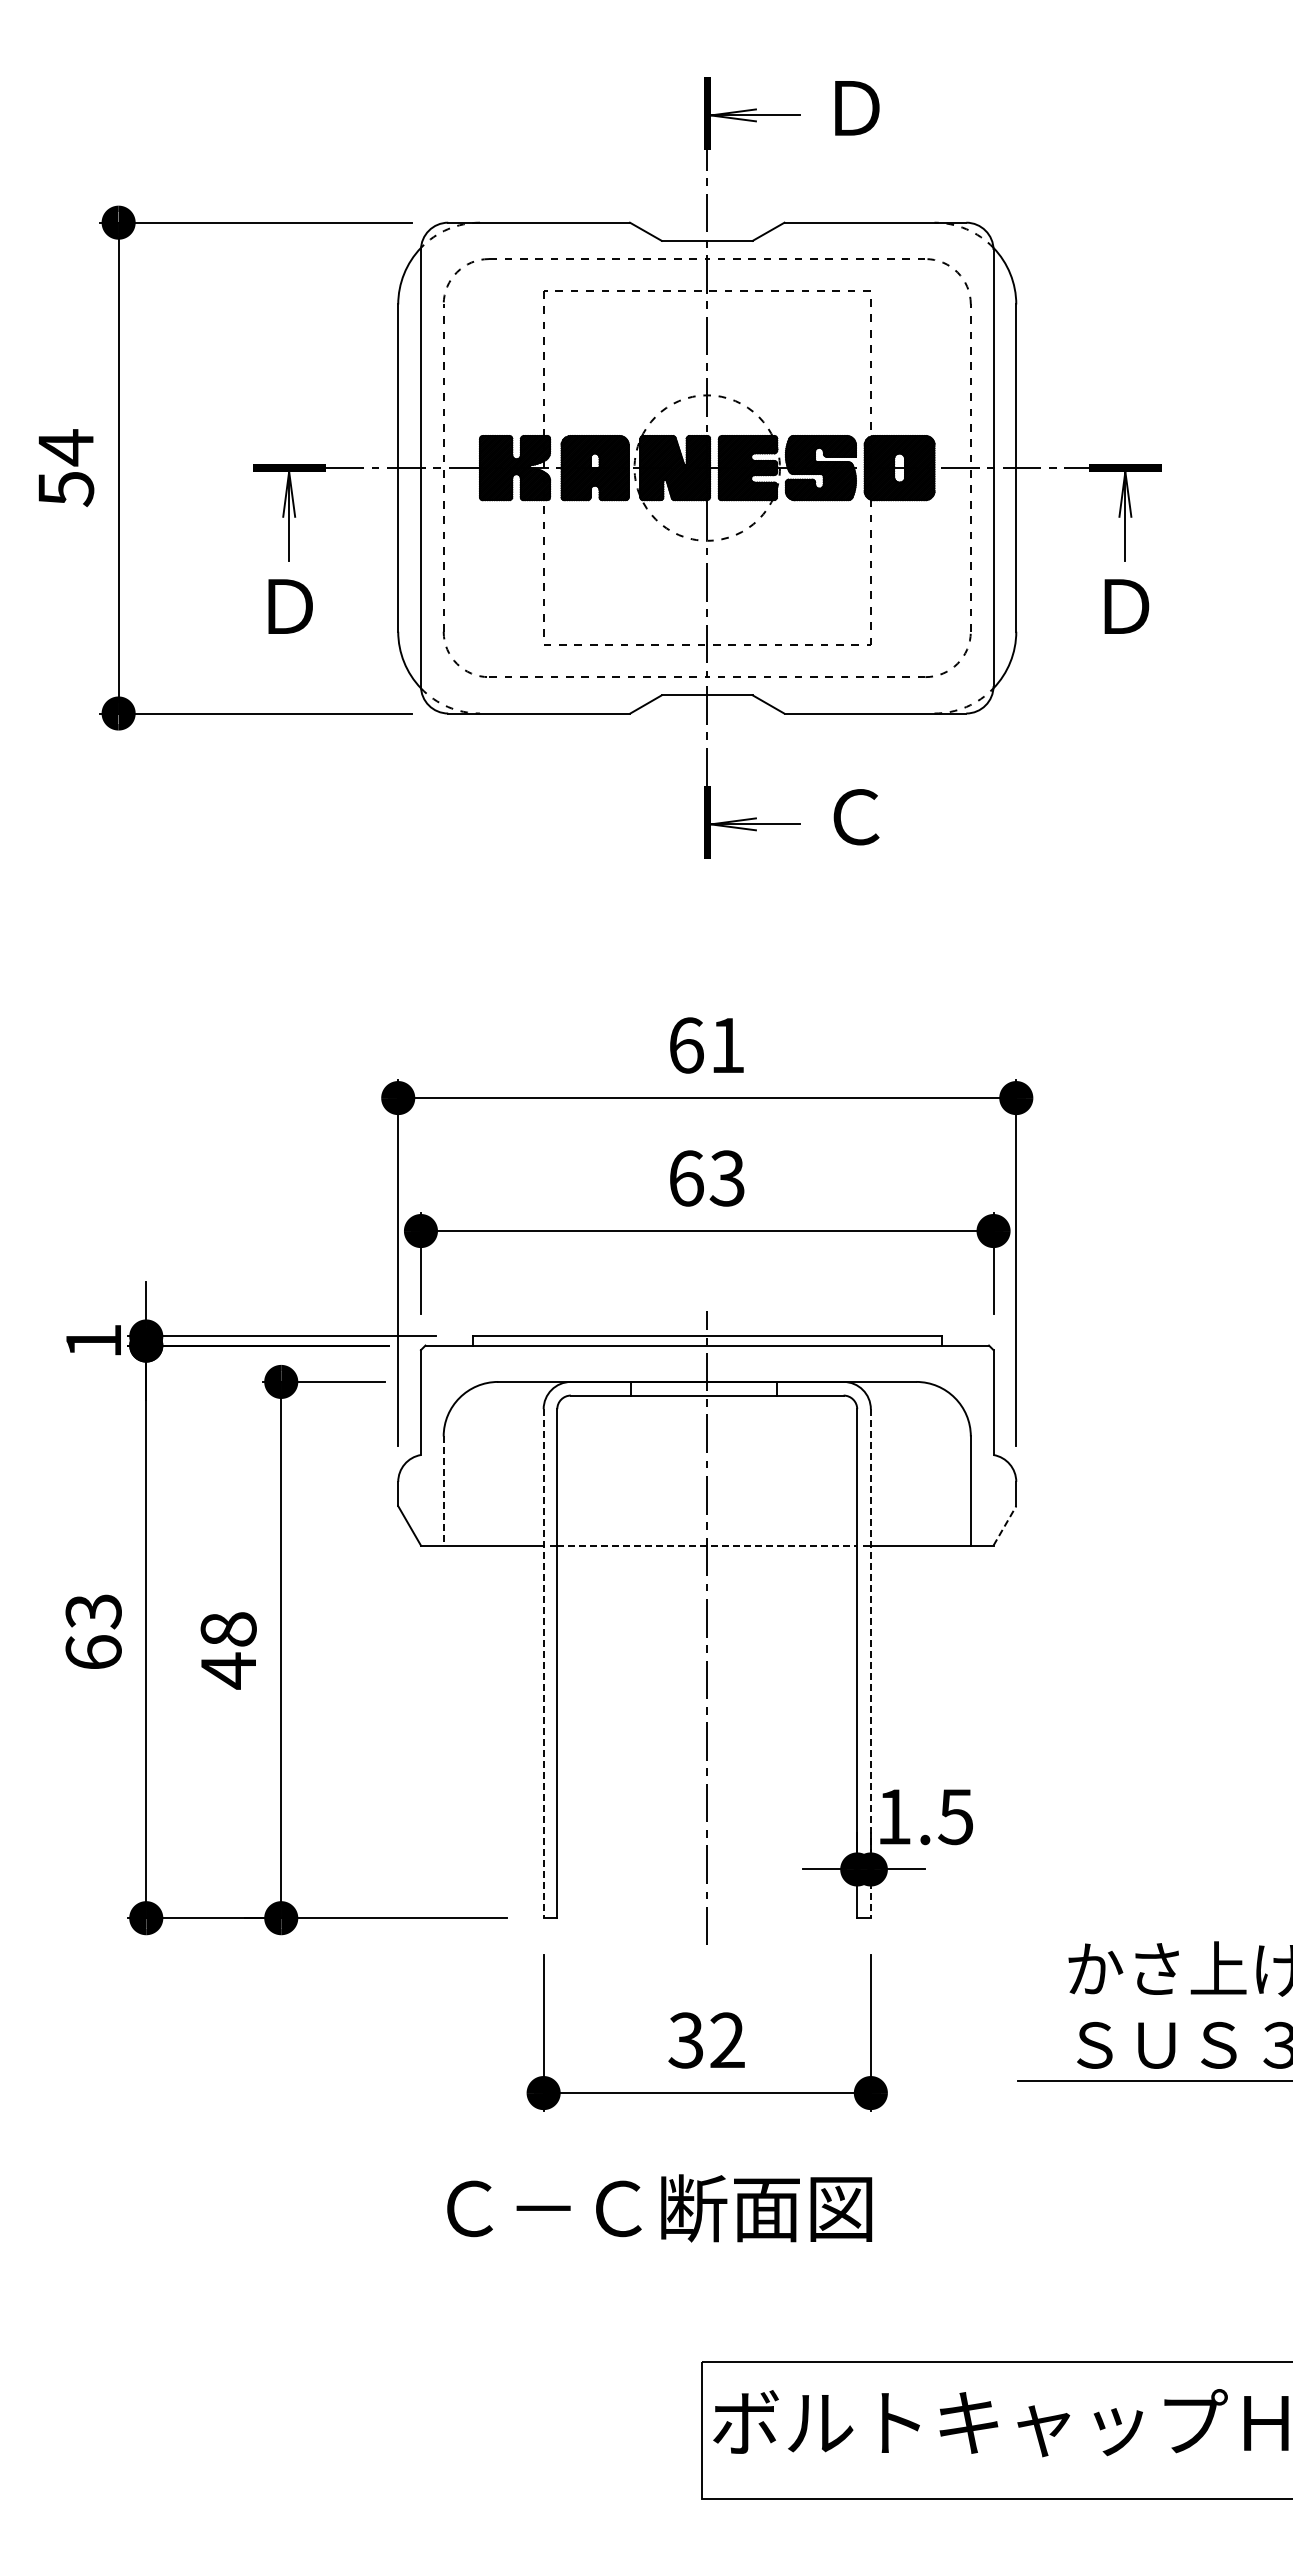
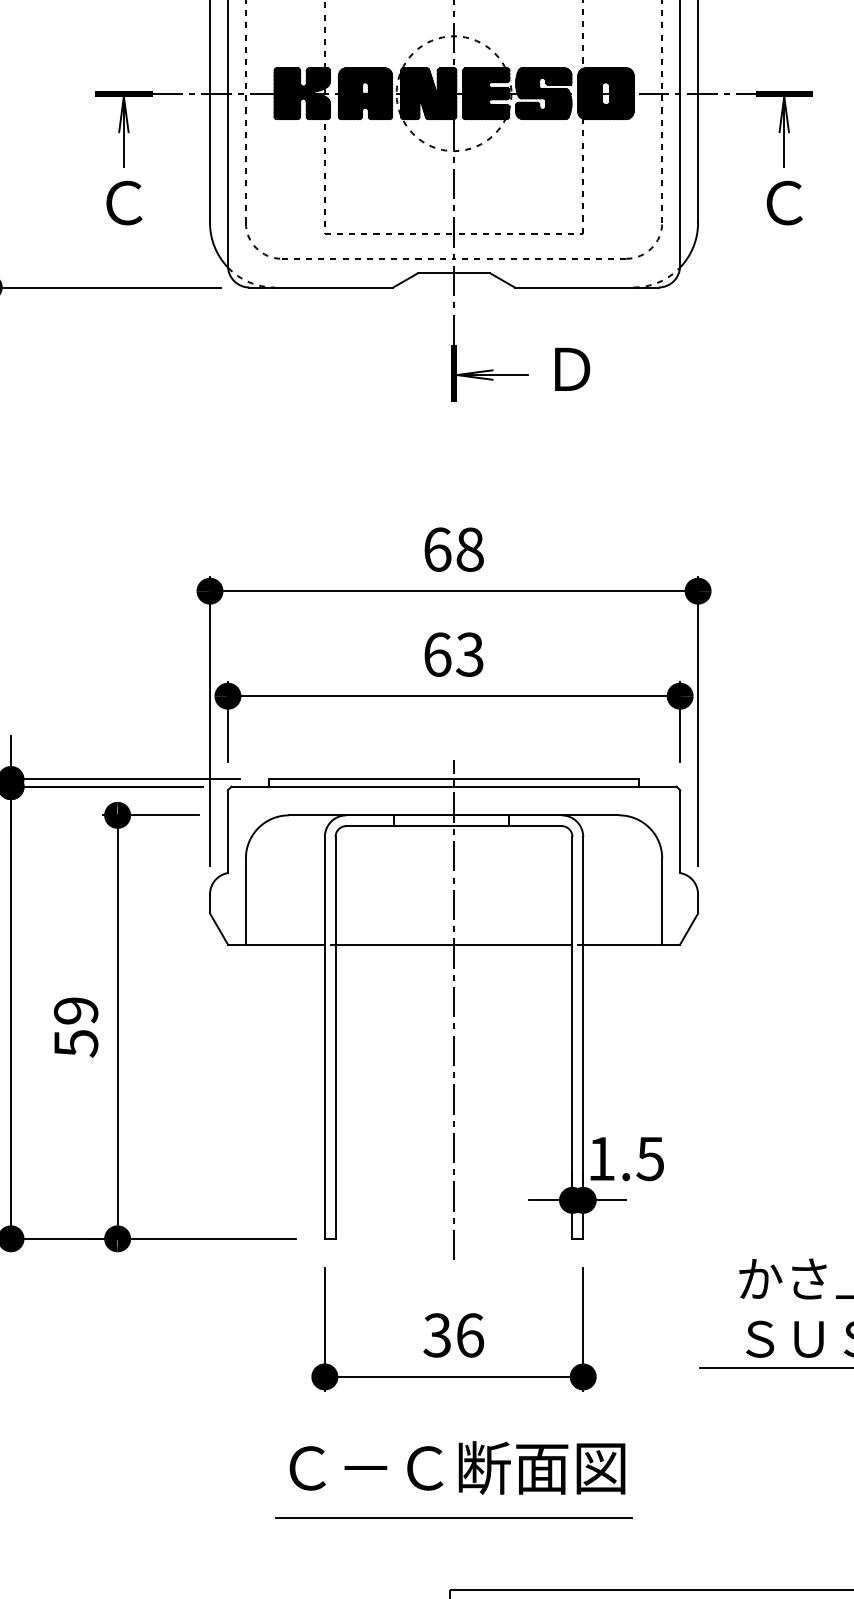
text: (289, 606) -> (124, 203), Ｄ -> Ｃ
text: (1126, 606) -> (785, 203), Ｄ -> Ｃ
text: (856, 817) -> (571, 369), Ｃ -> Ｄ
text: (727, 1045) -> (470, 549), 61 -> 68
line: (443, 1491) -> (245, 901), dashed -> solid
line: (1004, 1525) -> (688, 928), dashed -> solid
line: (707, 1545) -> (454, 944), dashed -> solid
text: (228, 1650) -> (75, 1027), 48 -> 59
line: (543, 1664) -> (324, 1038), dashed -> solid
line: (870, 1664) -> (582, 1038), dashed -> solid
text: (727, 2040) -> (470, 1335), 32 -> 36
text: (659, 2208) -> (457, 1468), moved
line: (707, 2270) -> (454, 1517), added

